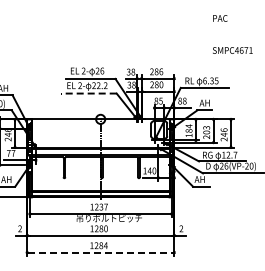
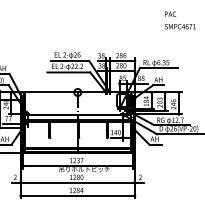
text: (232, 50) -> (180, 26), moved
line: (89, 93) -> (69, 72), dashed -> solid
line: (101, 252) -> (78, 195), dashed -> solid

